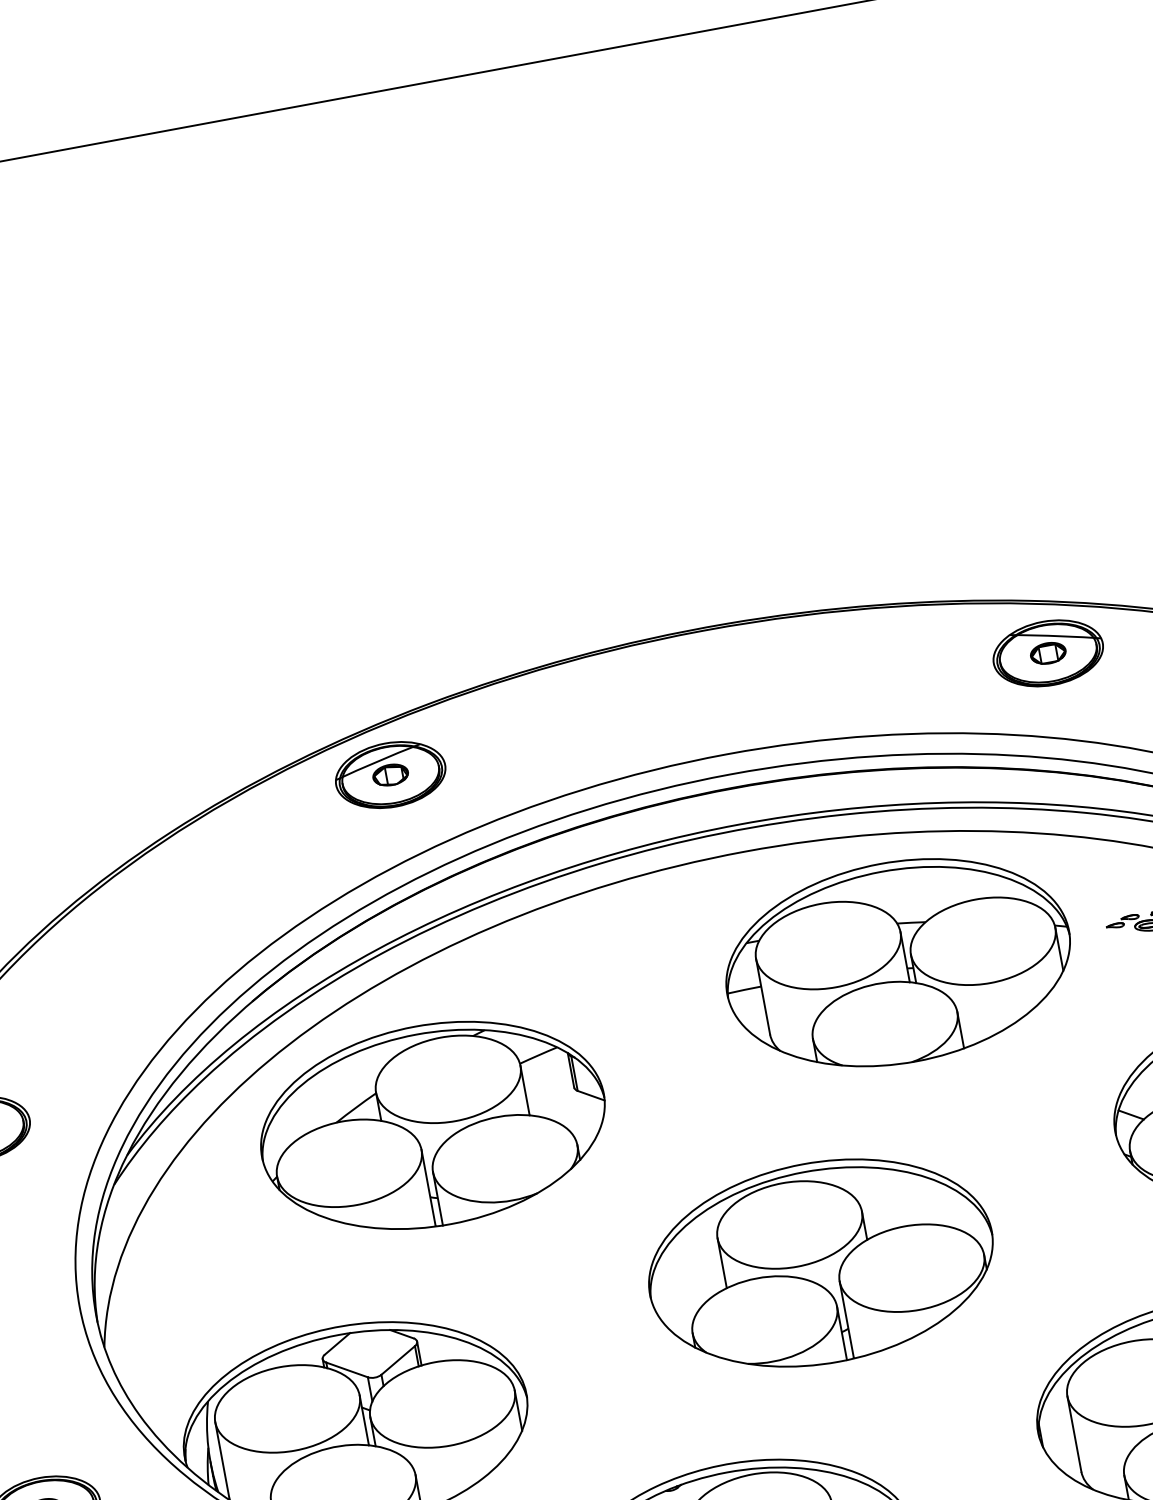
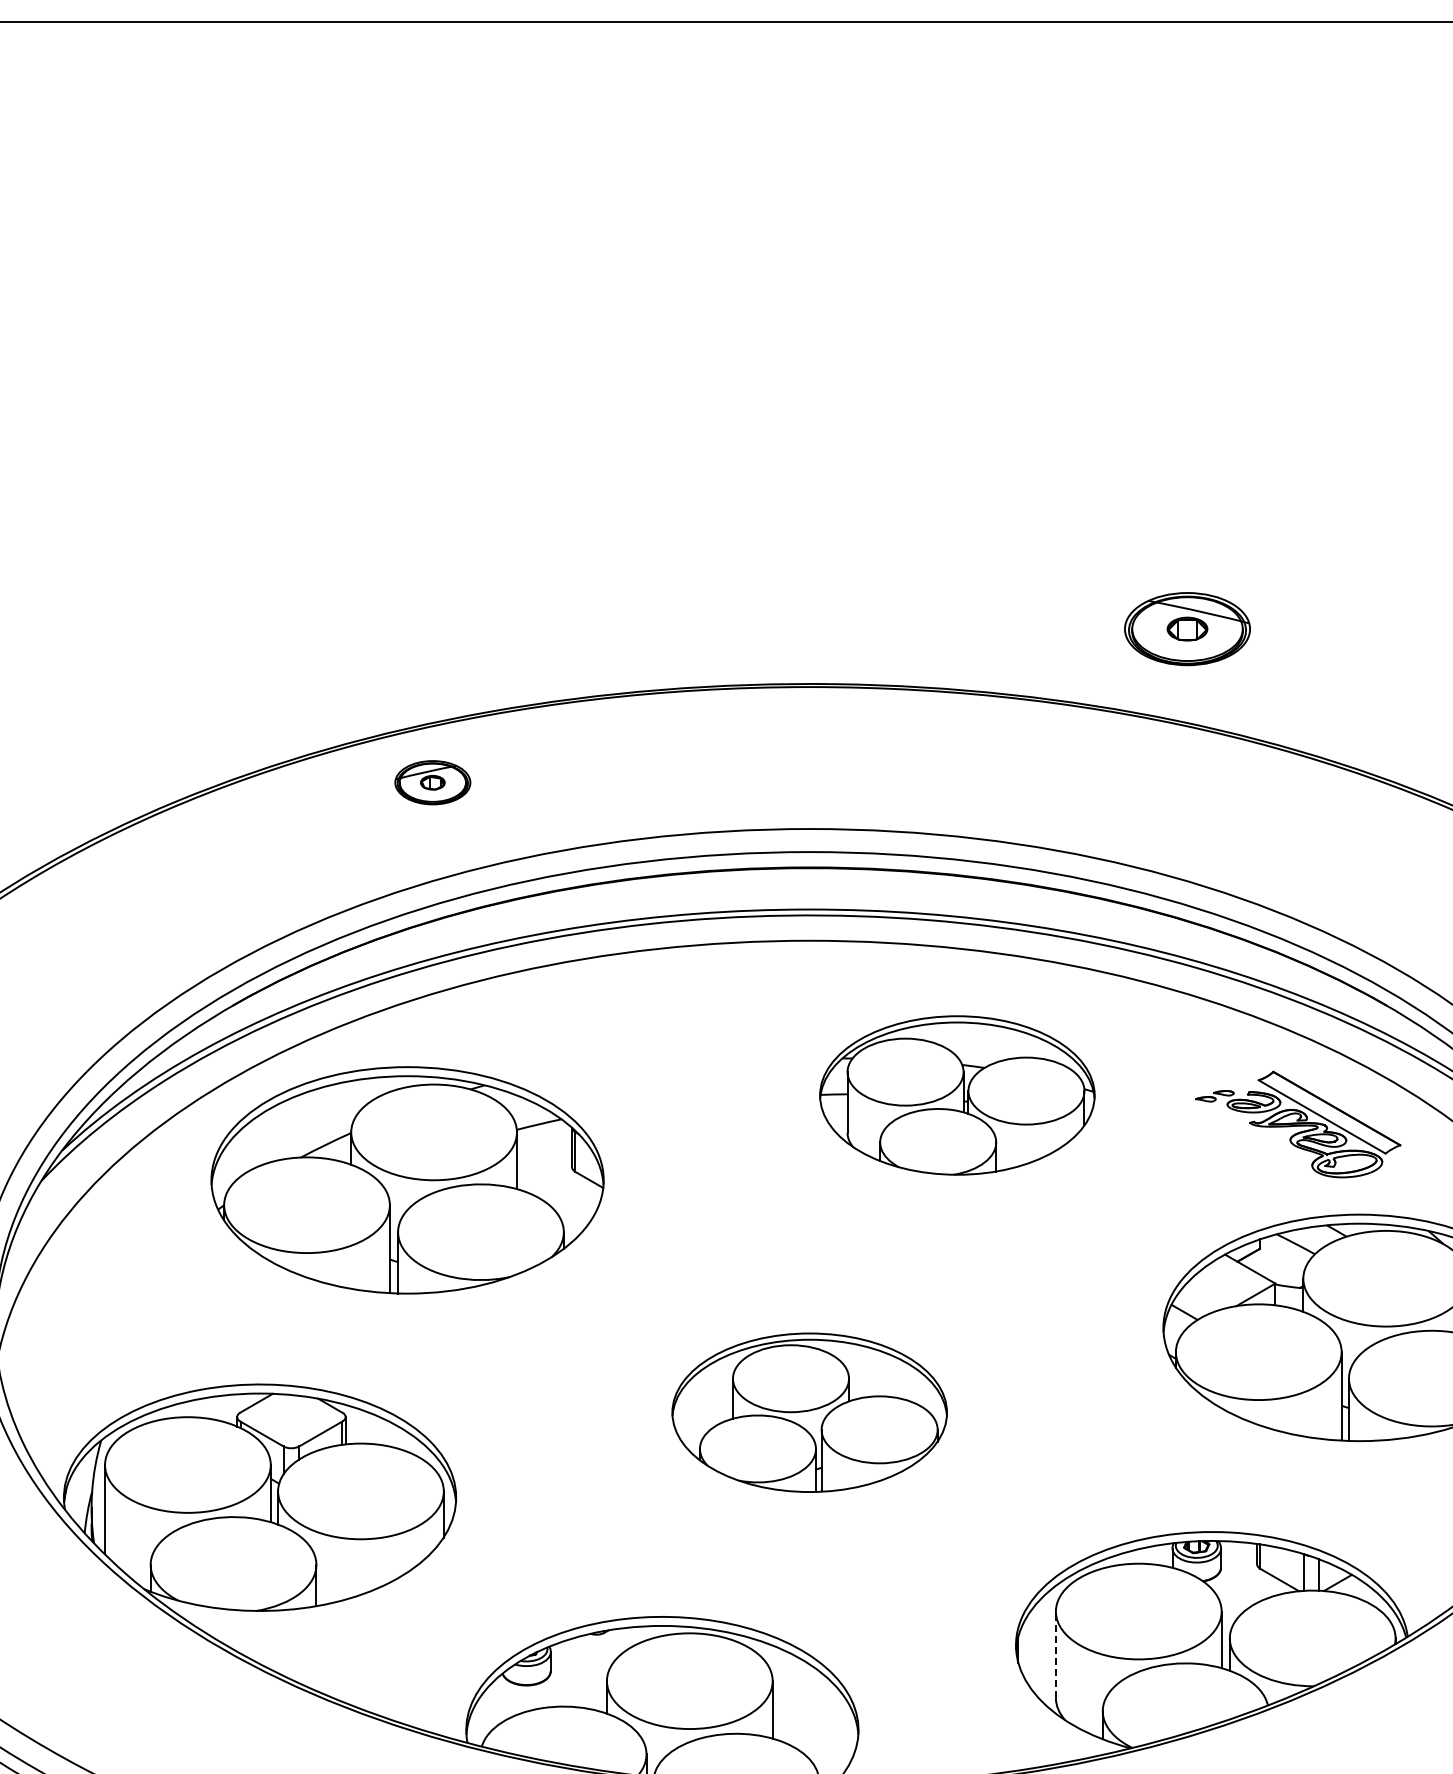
part: (1048, 653) -> (1187, 629), moved
part: (390, 774) -> (432, 782), size x0.6
part: (898, 962) -> (957, 1095), size x0.7
part: (820, 1262) -> (809, 1412), size x0.7
line: (1073, 1433) -> (1055, 1654), solid -> dashed

